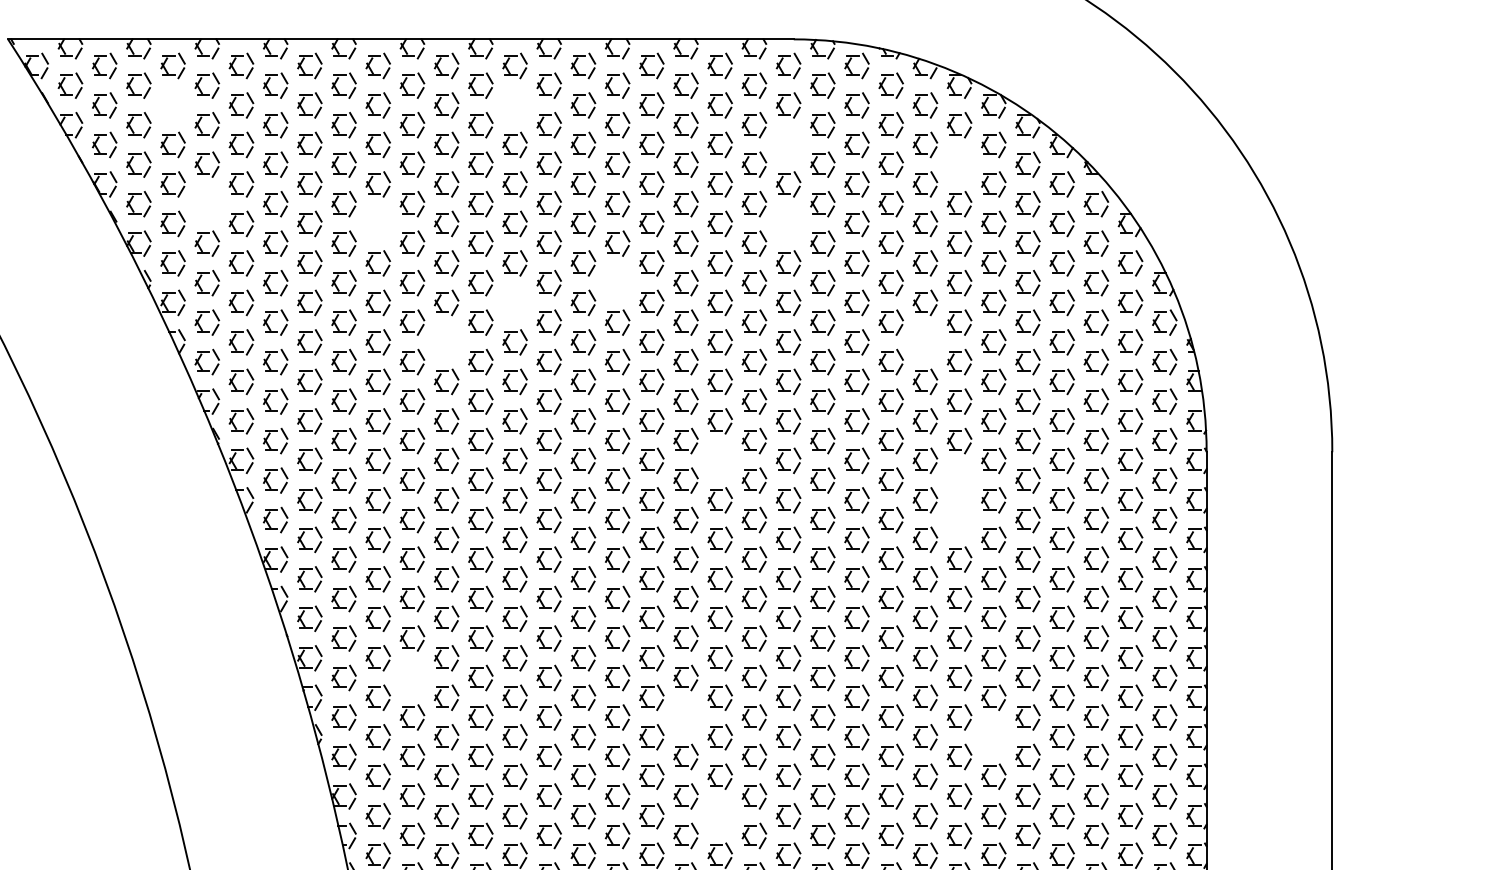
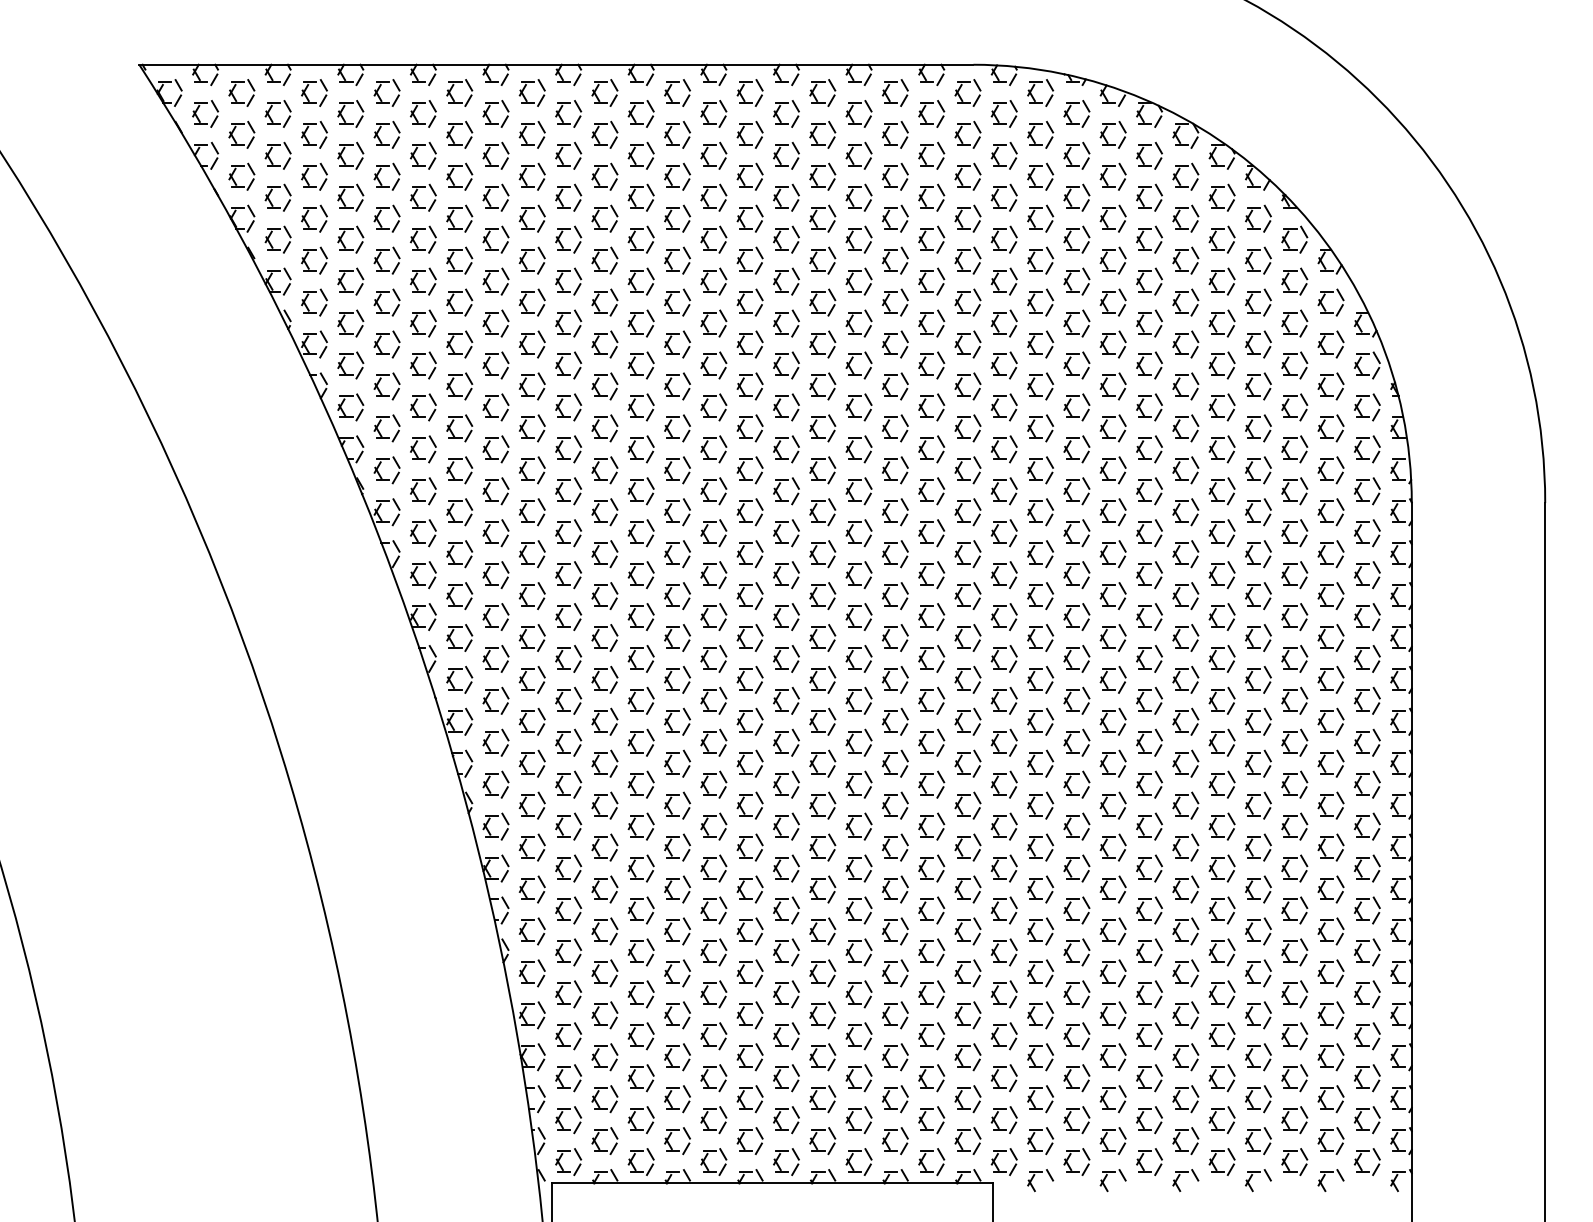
part: (166, 101) -> (307, 130), added
part: (508, 101) -> (670, 130), added
part: (781, 147) -> (960, 179), added
part: (952, 160) -> (1142, 193), added
part: (200, 206) -> (343, 242), added
part: (781, 226) -> (960, 263), added
part: (371, 227) -> (525, 264), added
part: (611, 286) -> (779, 327), added
part: (509, 307) -> (671, 349), added
part: (439, 345) -> (597, 389), added
part: (919, 346) -> (1106, 390), added
part: (714, 465) -> (889, 517), added
part: (952, 483) -> (1142, 536), added
part: (952, 523) -> (1142, 578), added
part: (406, 682) -> (562, 747), added
part: (678, 720) -> (851, 787), added
part: (986, 739) -> (1178, 808), added
part: (713, 819) -> (888, 893), added

